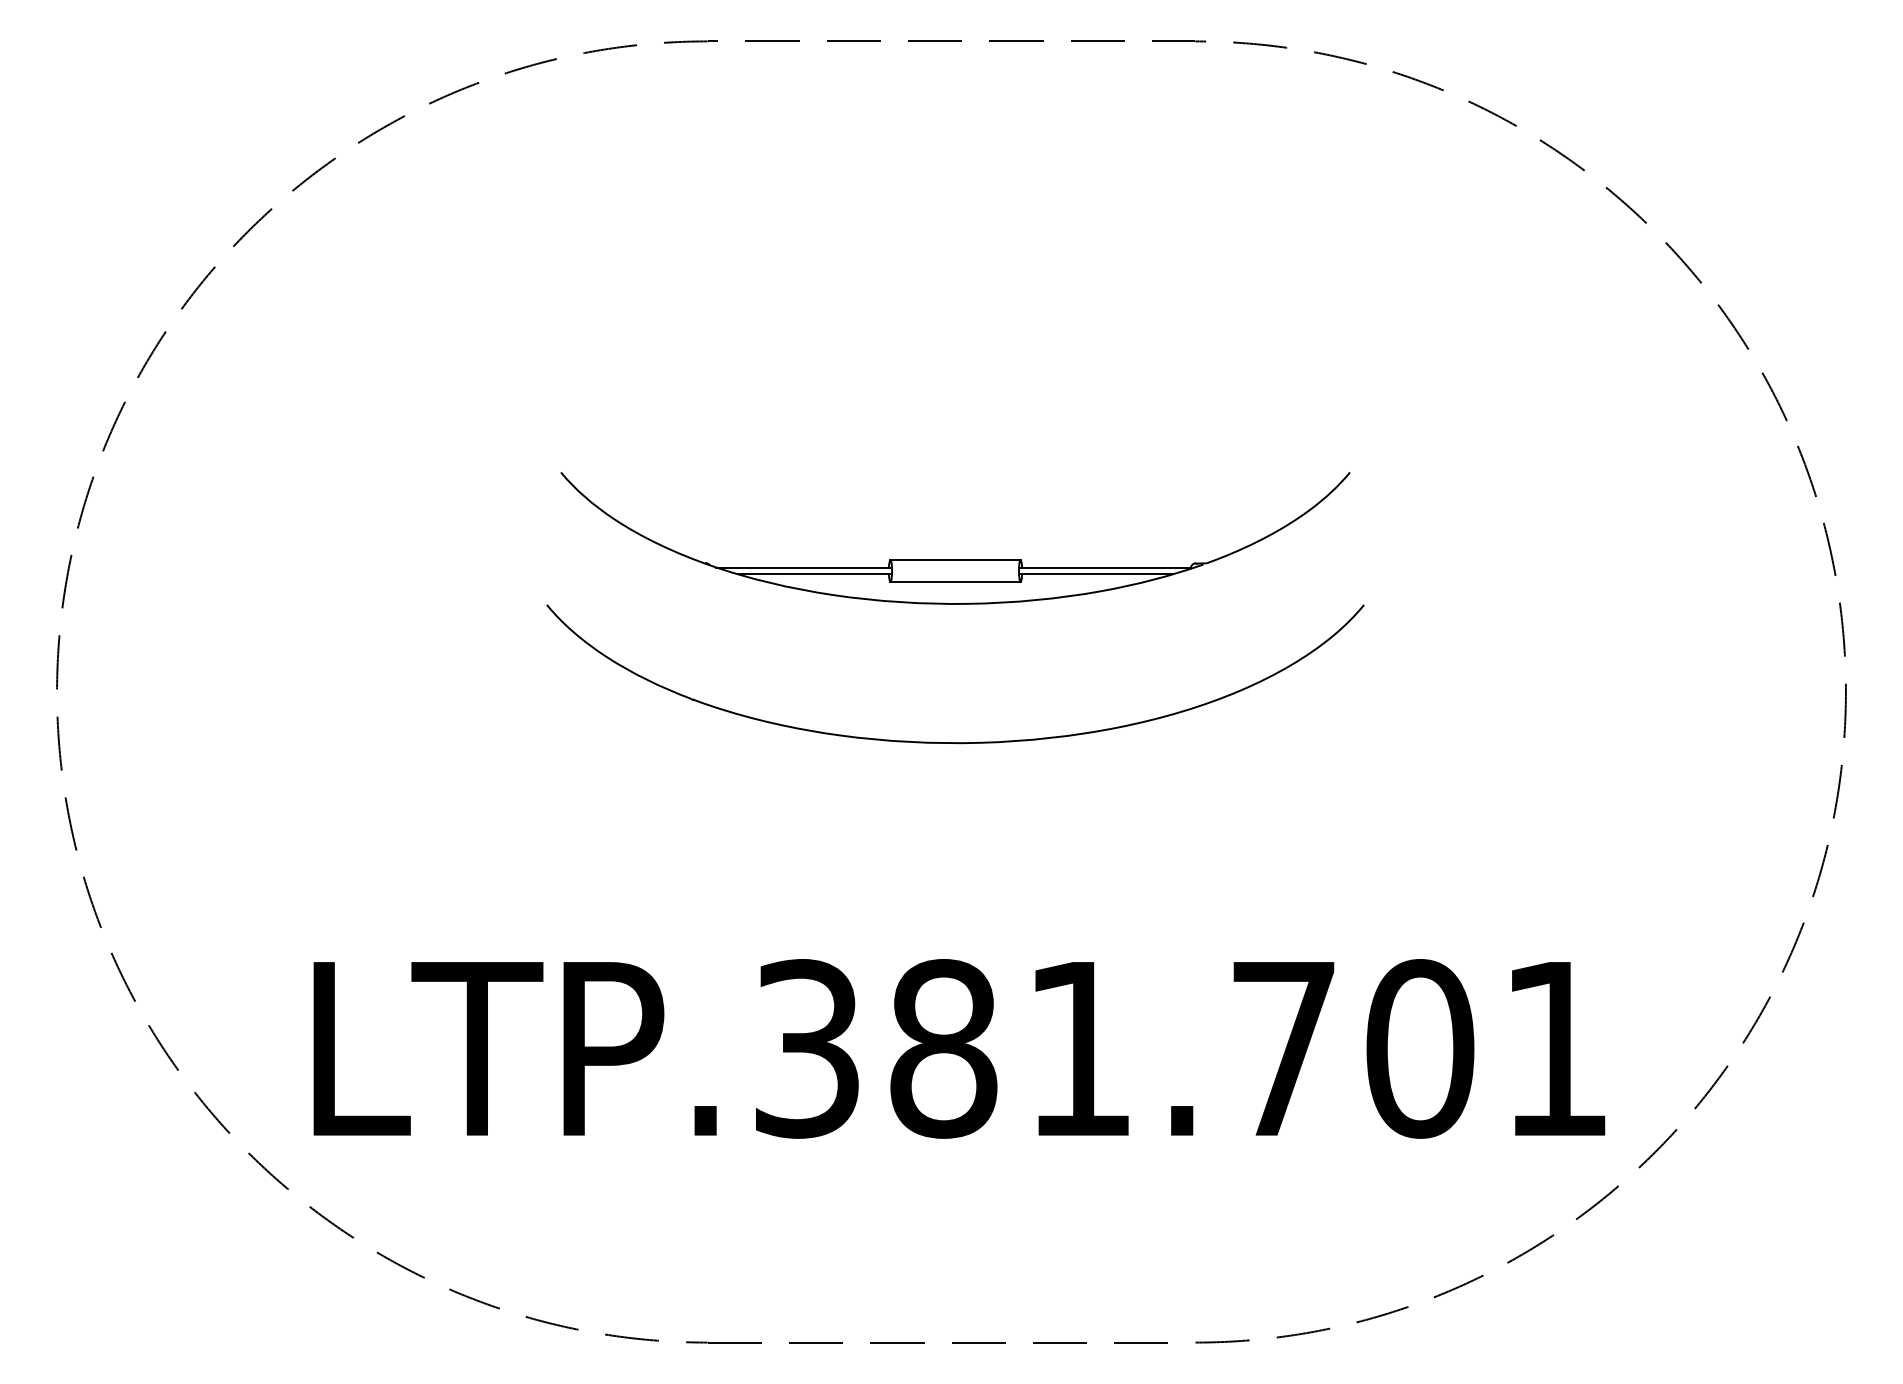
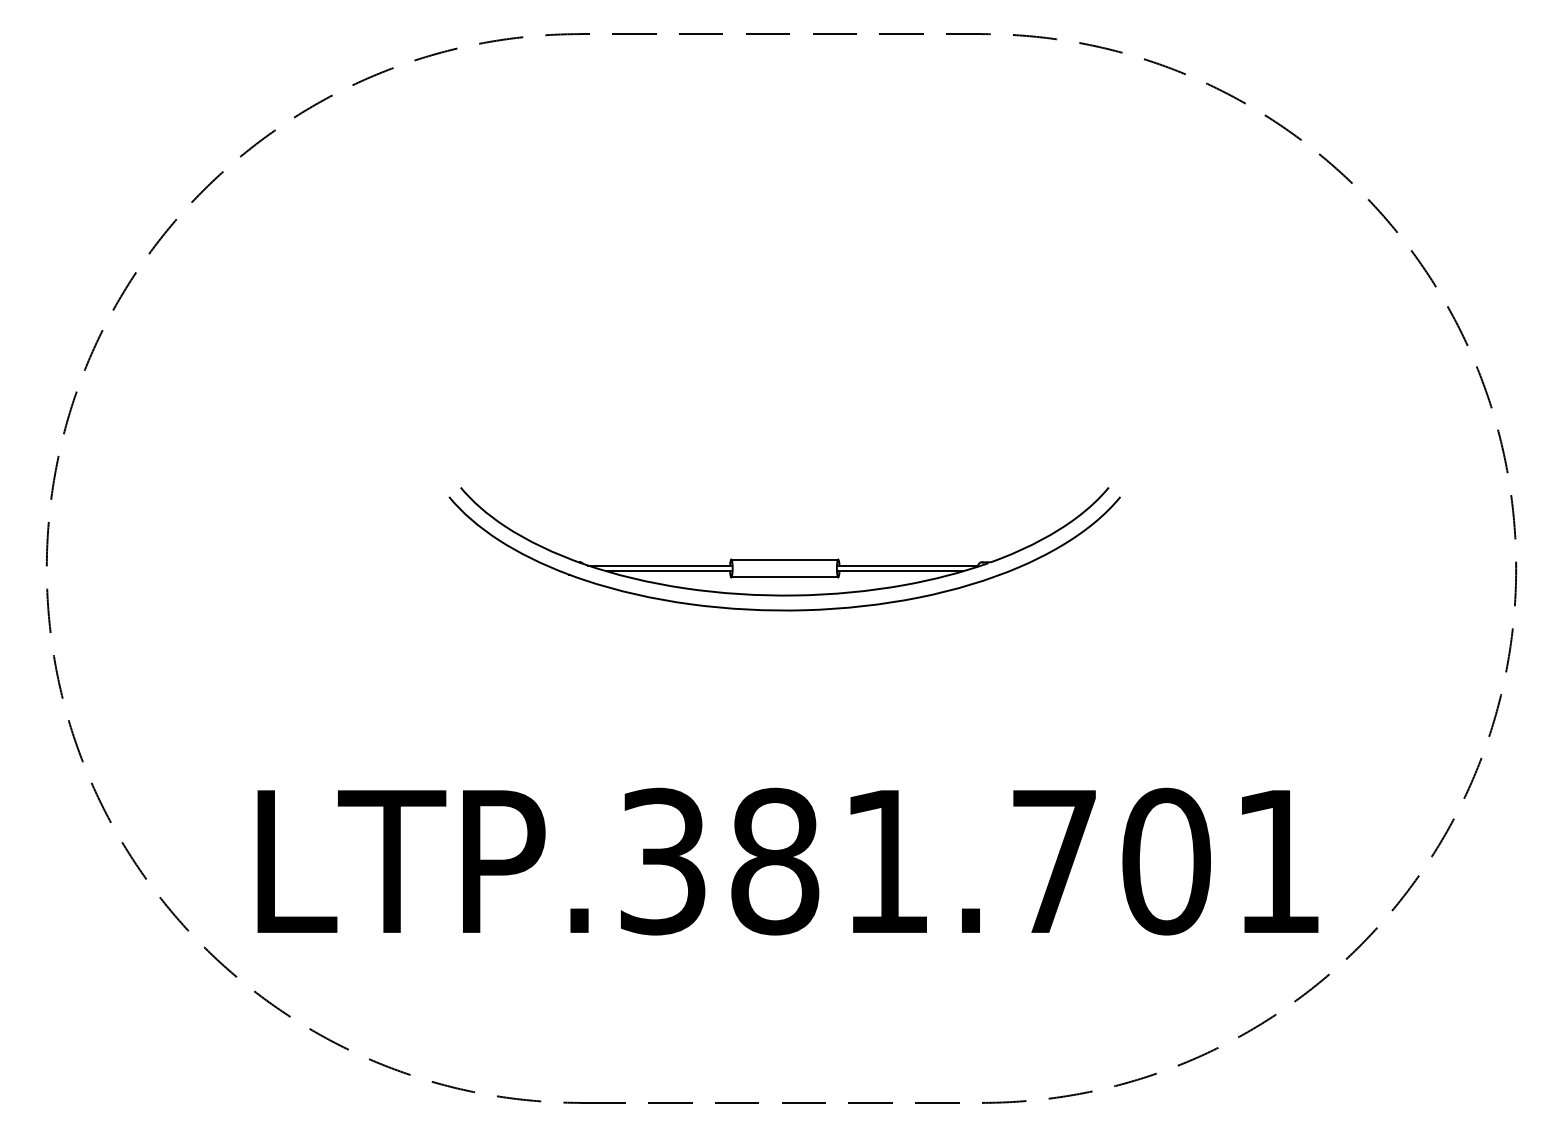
part: (955, 559) -> (784, 559), moved

